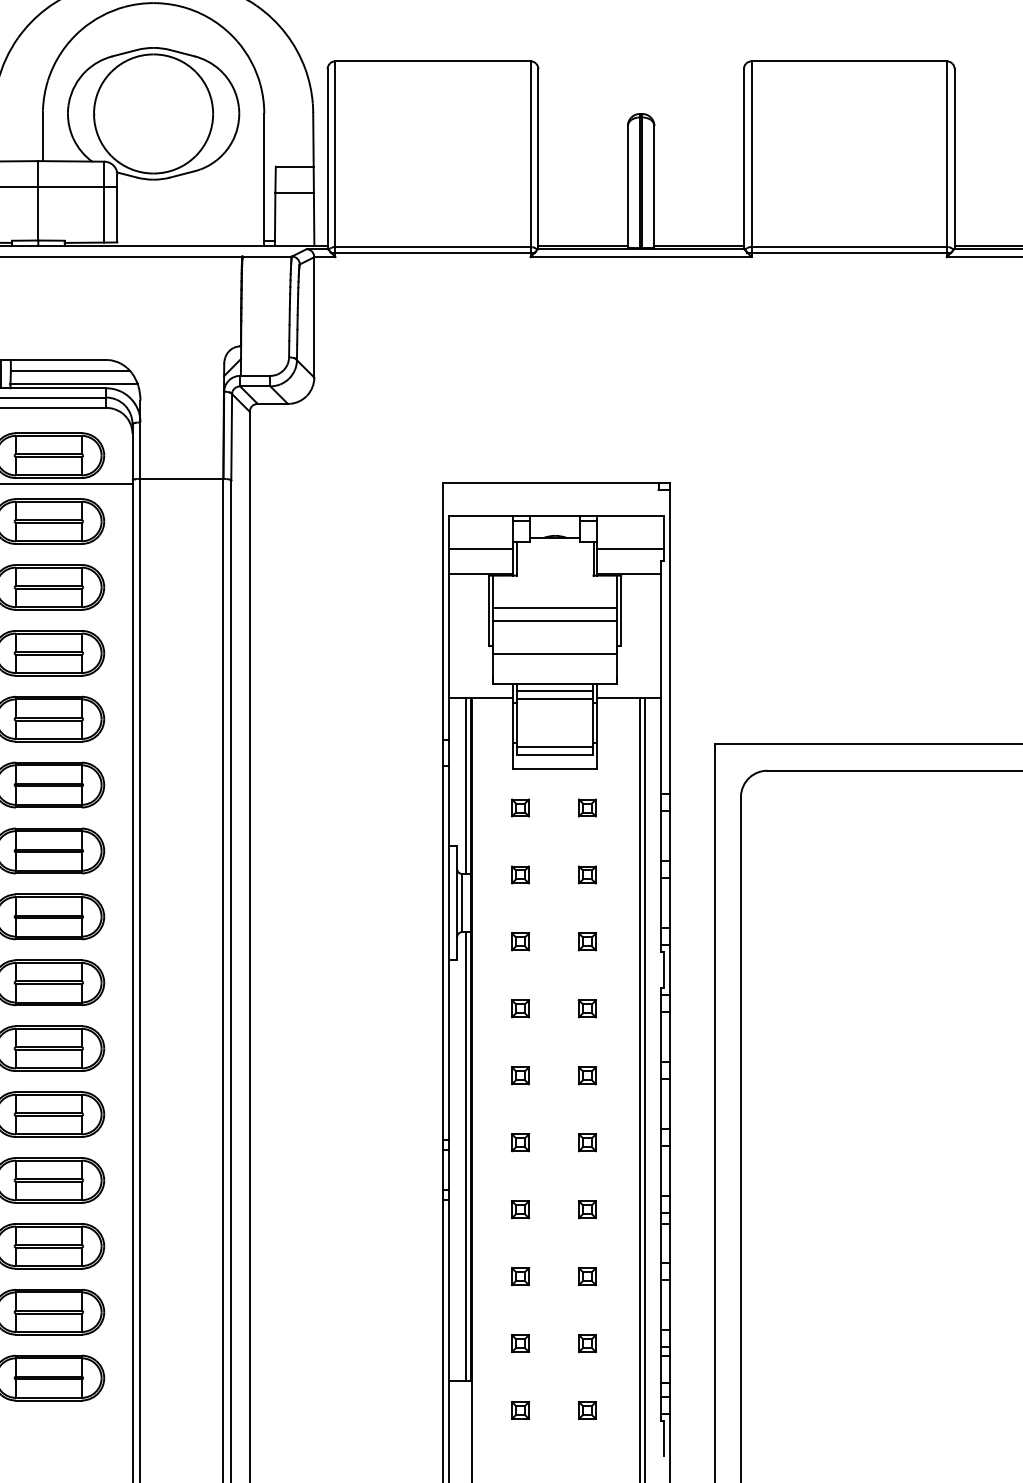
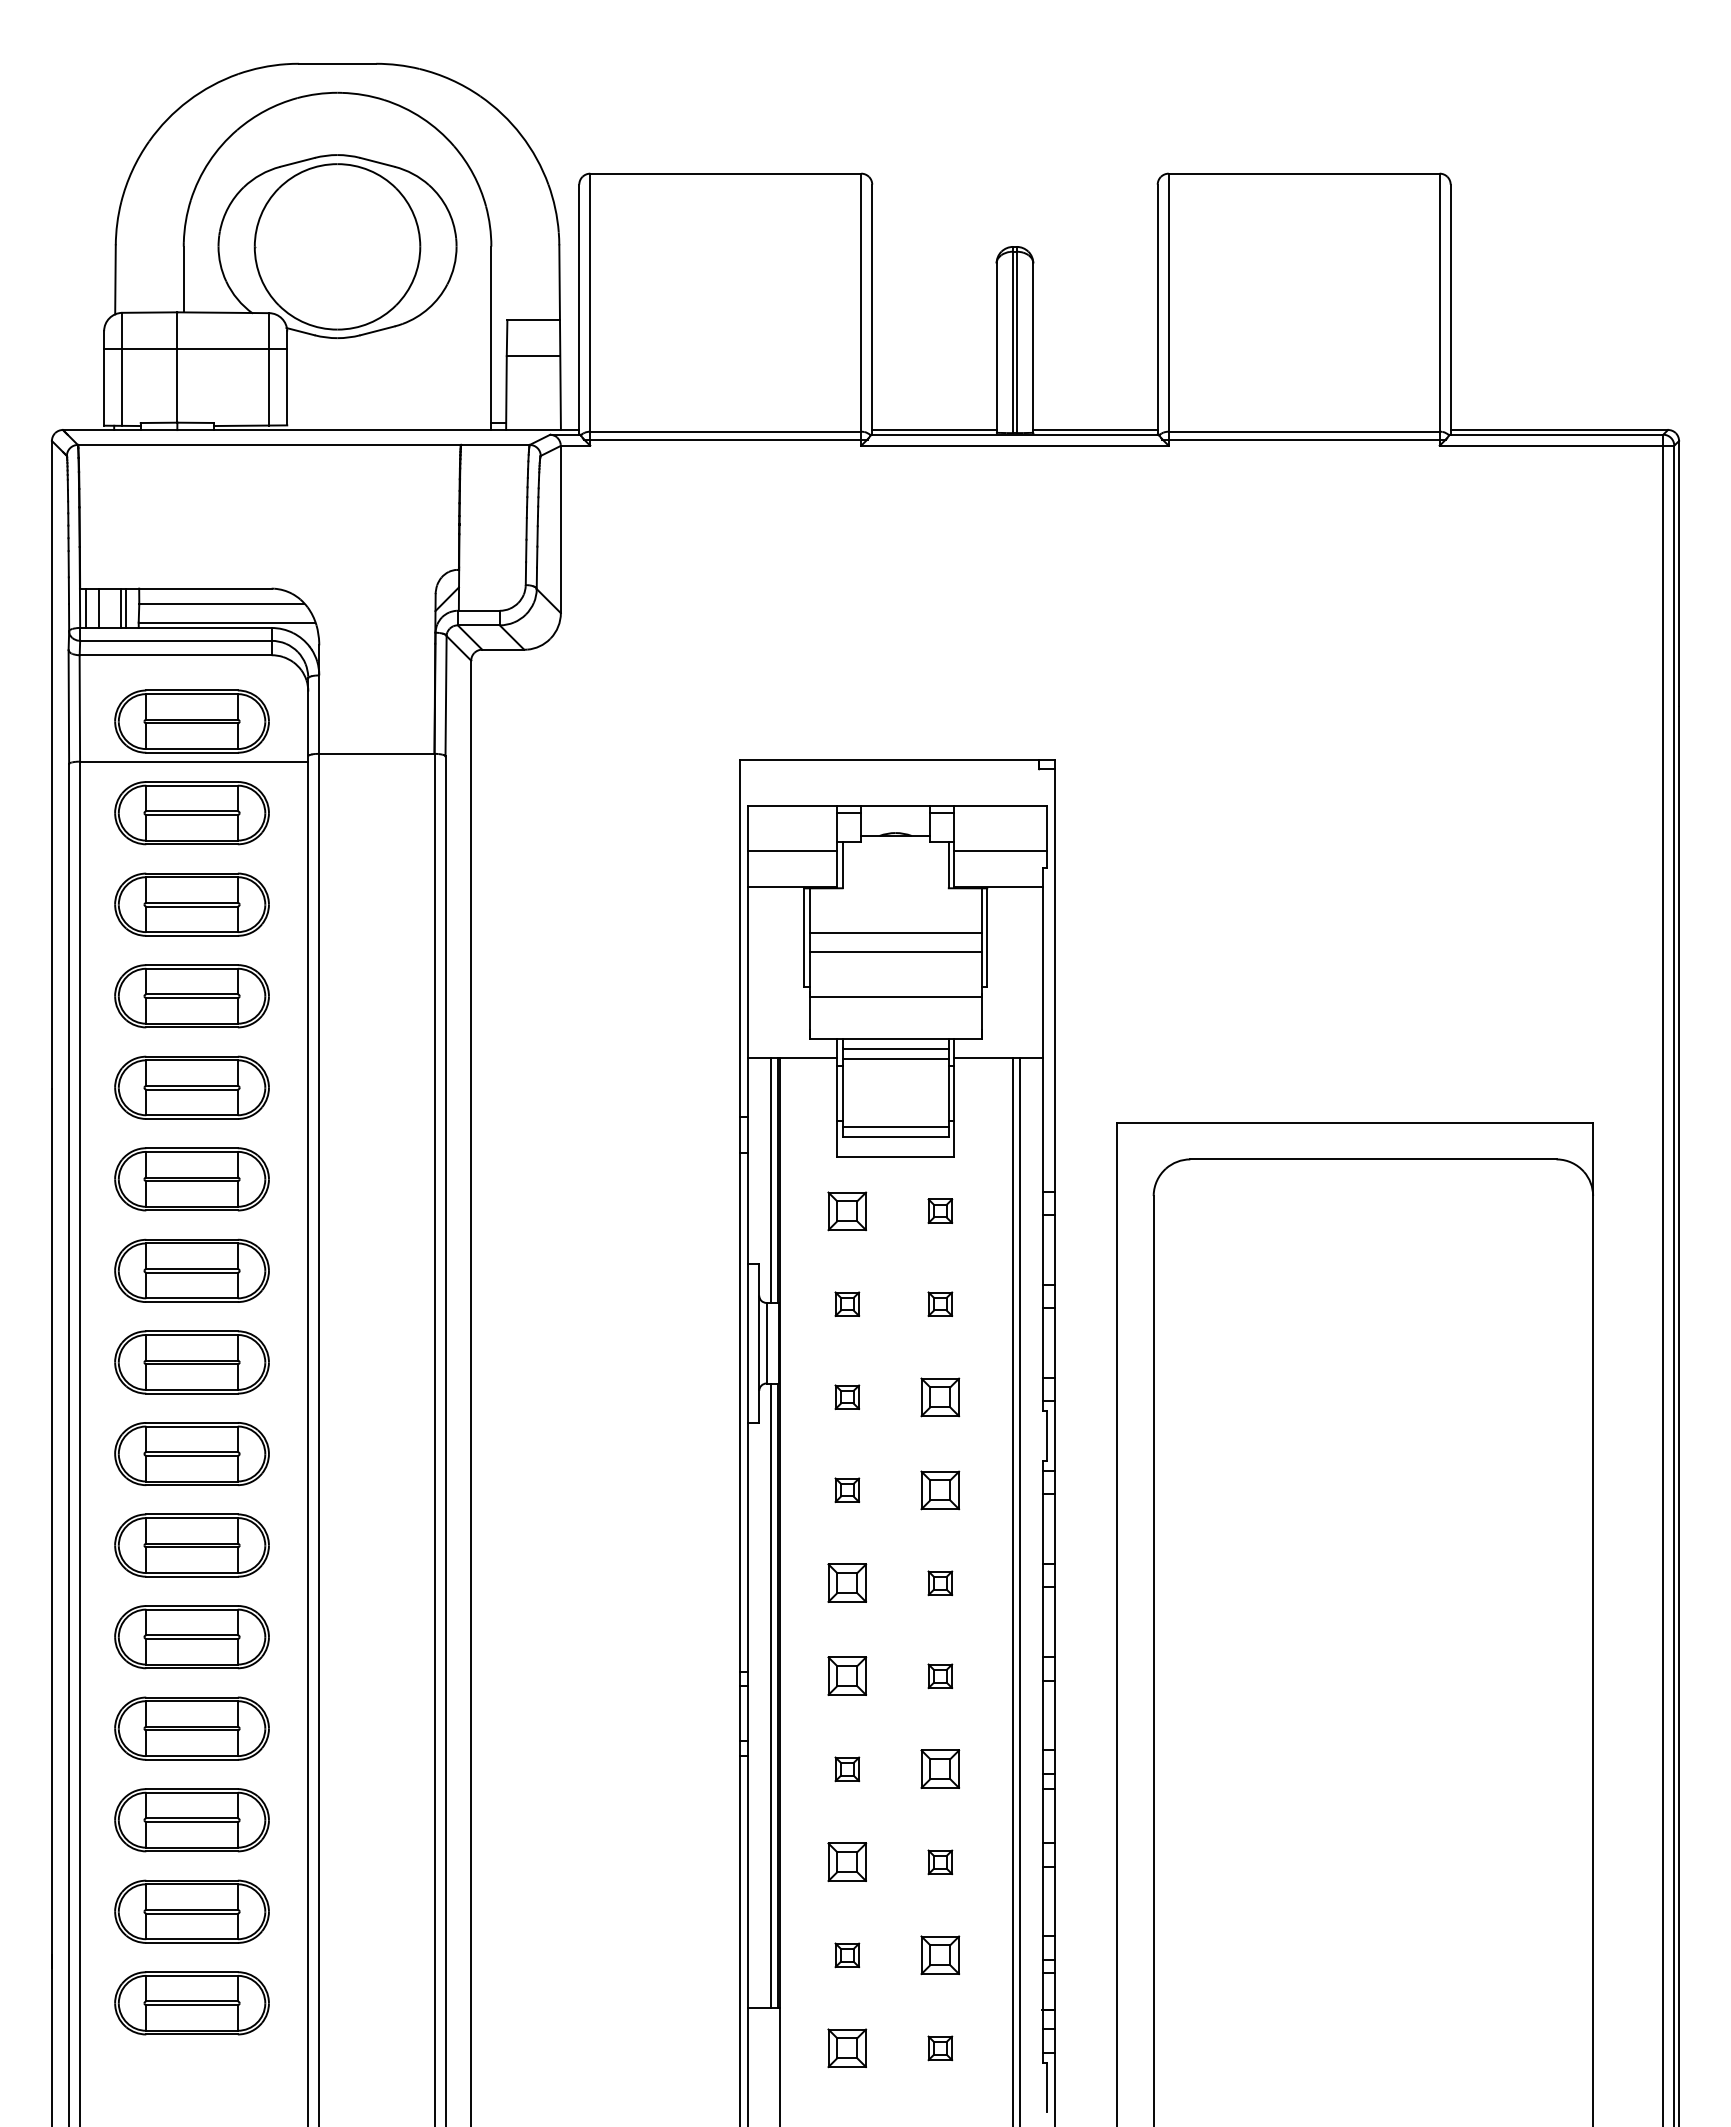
part: (520, 807) -> (847, 1210), size x1.6
part: (587, 941) -> (940, 1396), size x1.6
part: (587, 1008) -> (940, 1489), size x1.6
part: (520, 1075) -> (847, 1583), size x1.6
part: (520, 1142) -> (847, 1676), size x1.6
part: (587, 1209) -> (940, 1769), size x1.6
part: (520, 1276) -> (847, 1862), size x1.6
part: (587, 1343) -> (940, 1955), size x1.6
part: (520, 1410) -> (847, 2048), size x1.6

